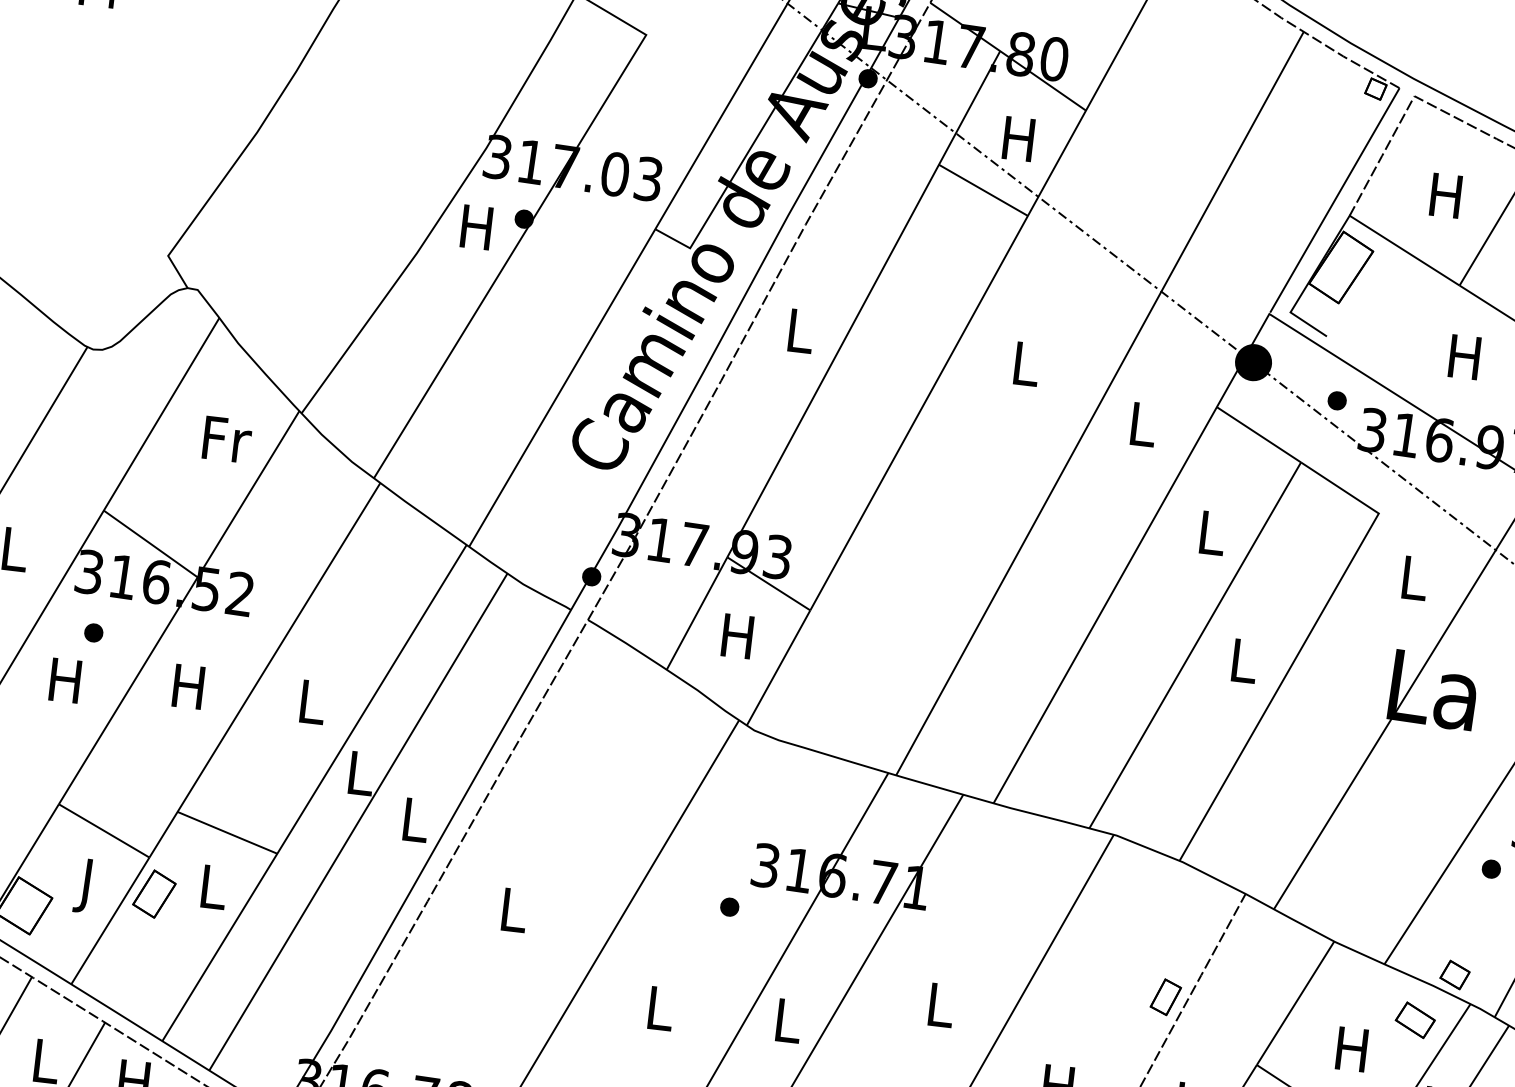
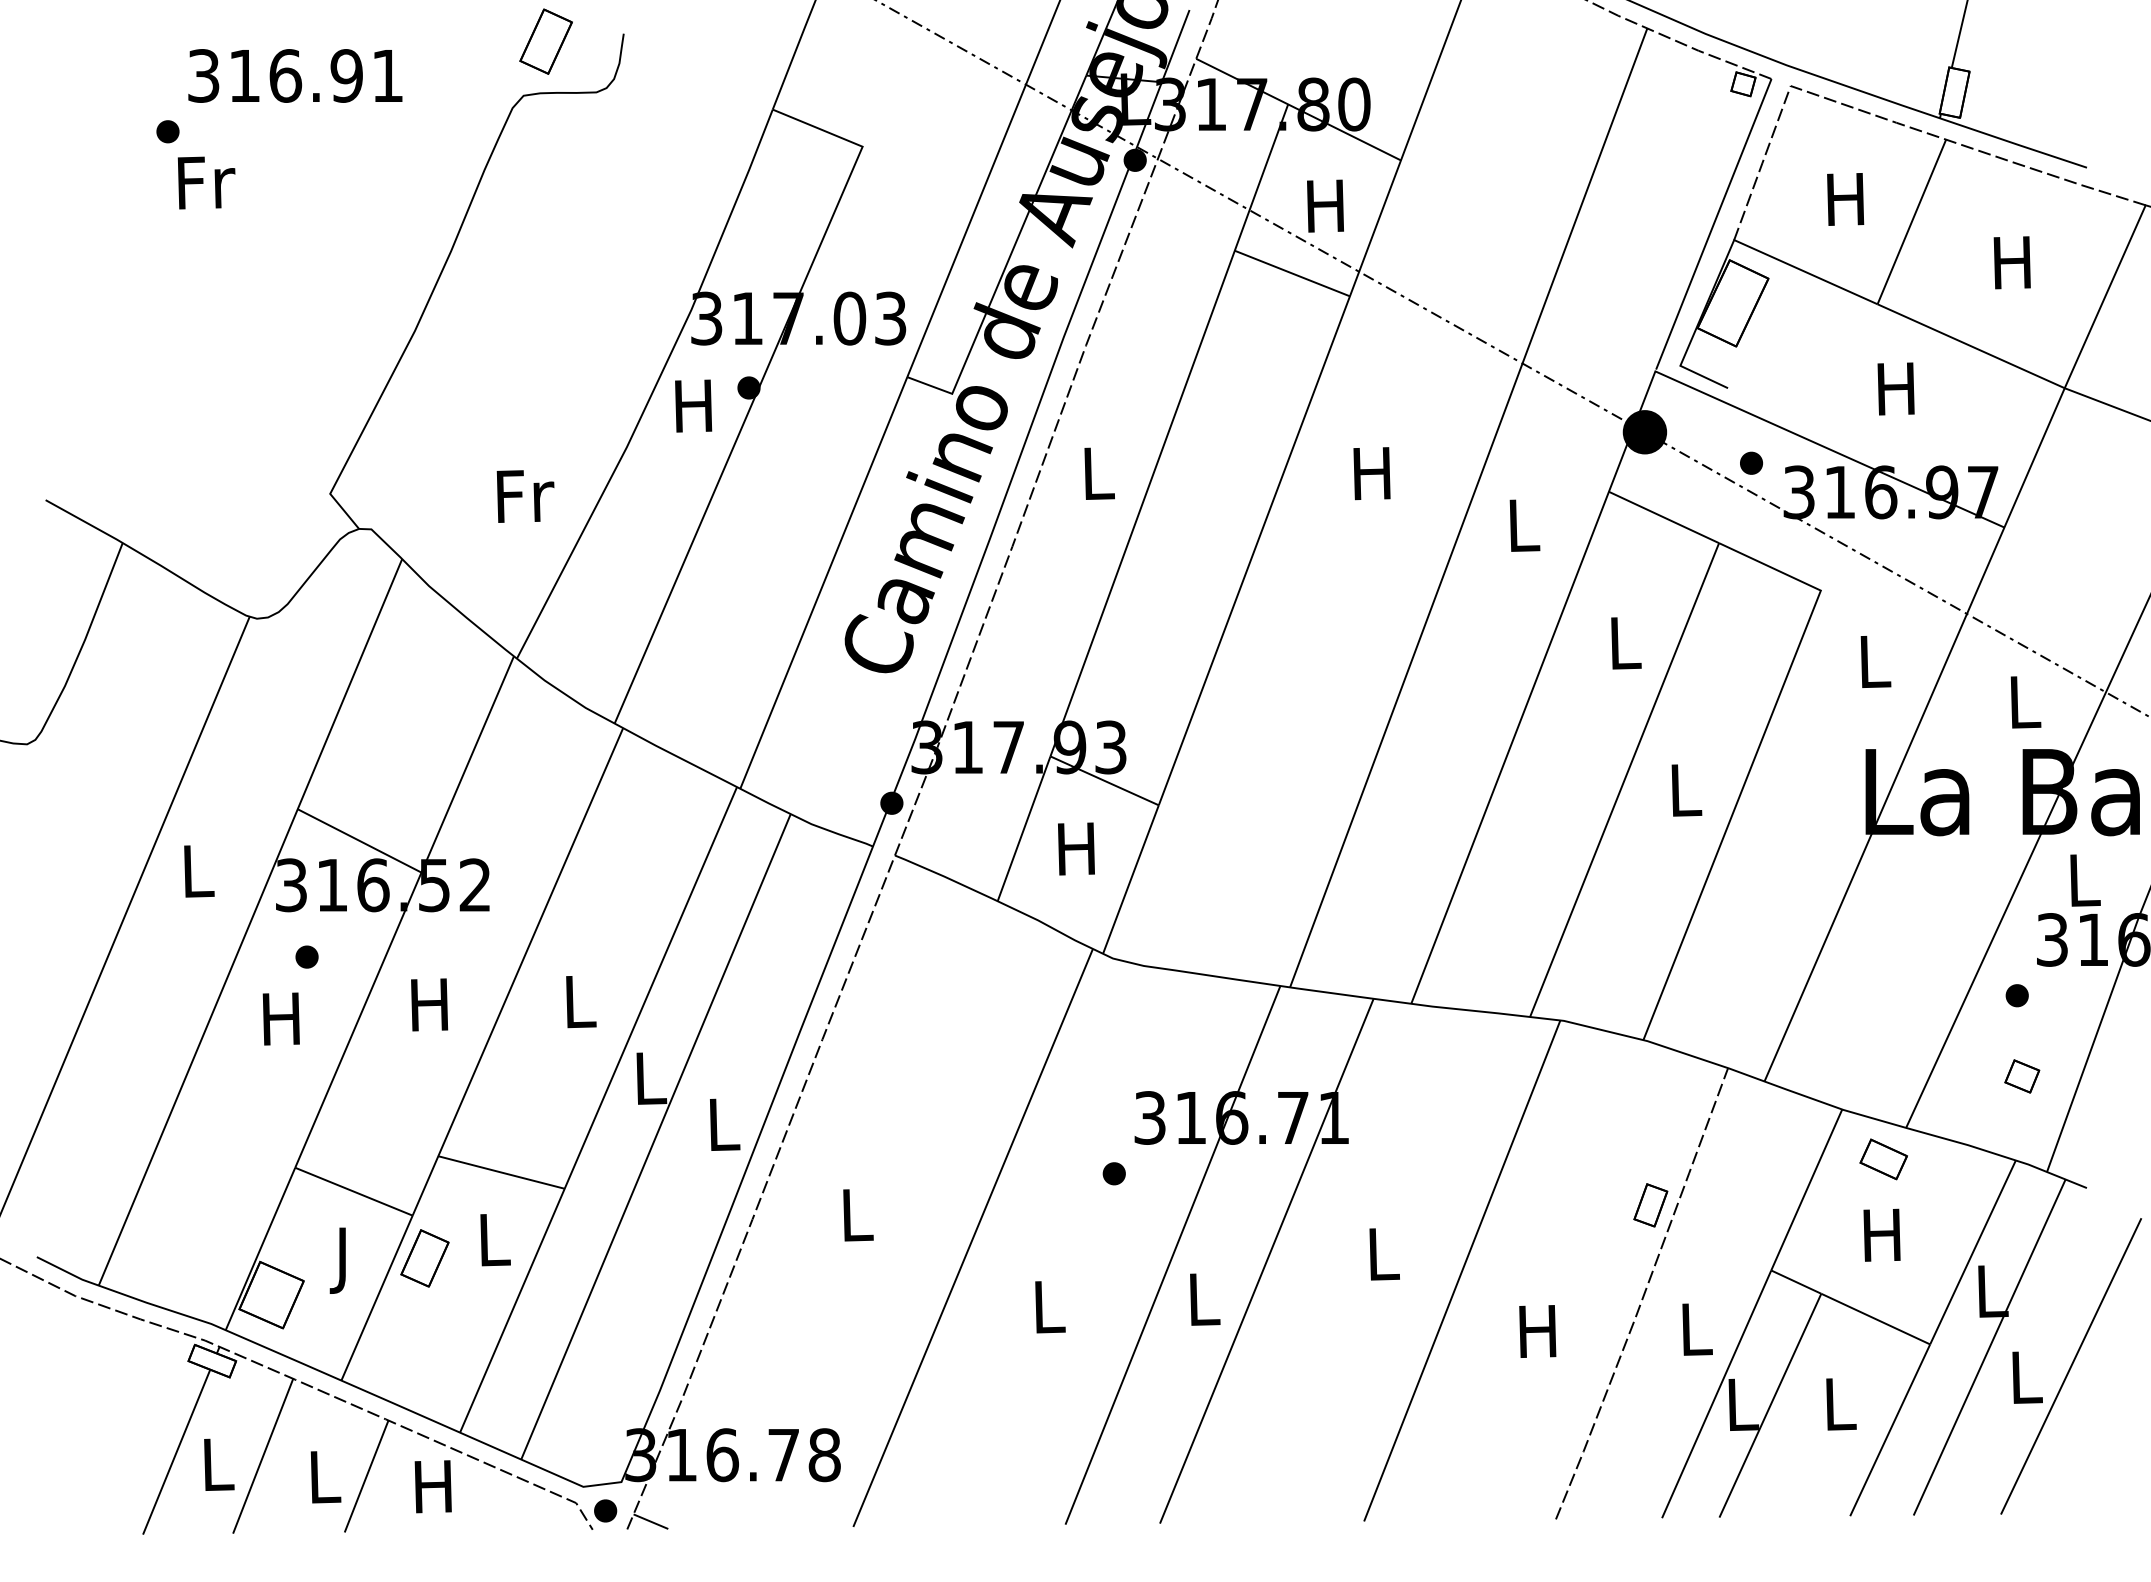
text: (1024, 363) -> (1371, 473), L -> H
text: (226, 440) -> (525, 496), moved
part: (1455, 975) -> (2022, 1076), moved
part: (1415, 1020) -> (1883, 1159), moved

